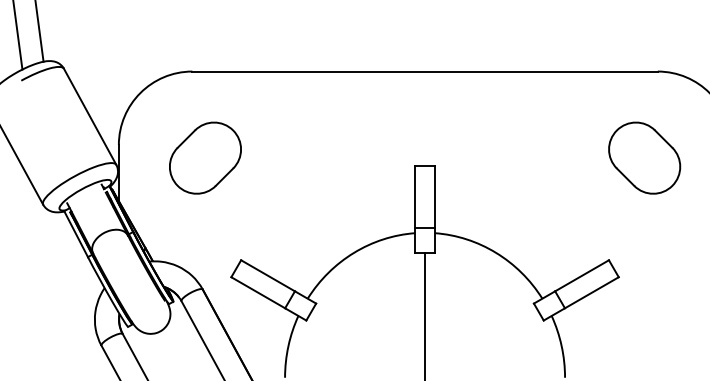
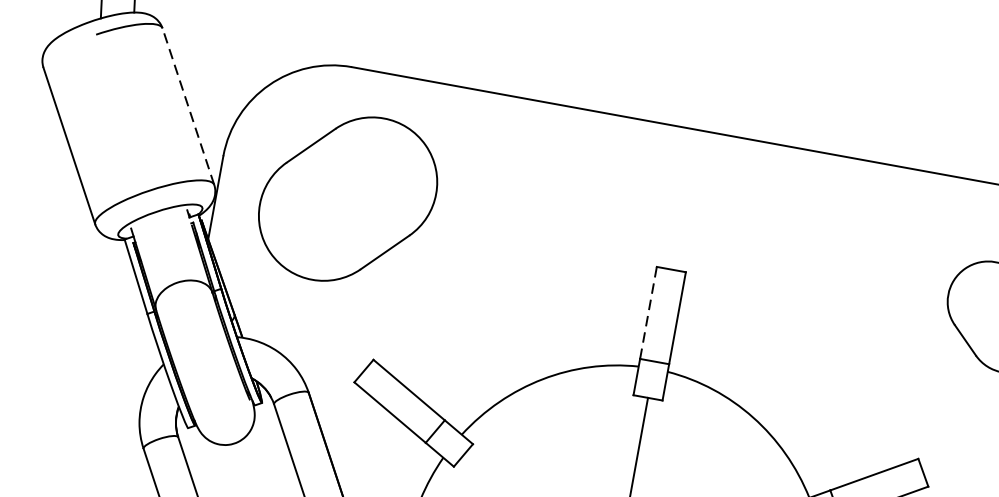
line: (90, 116) -> (189, 106), solid -> dashed
part: (205, 157) -> (348, 198), size x1.6
line: (415, 196) -> (648, 312), solid -> dashed

